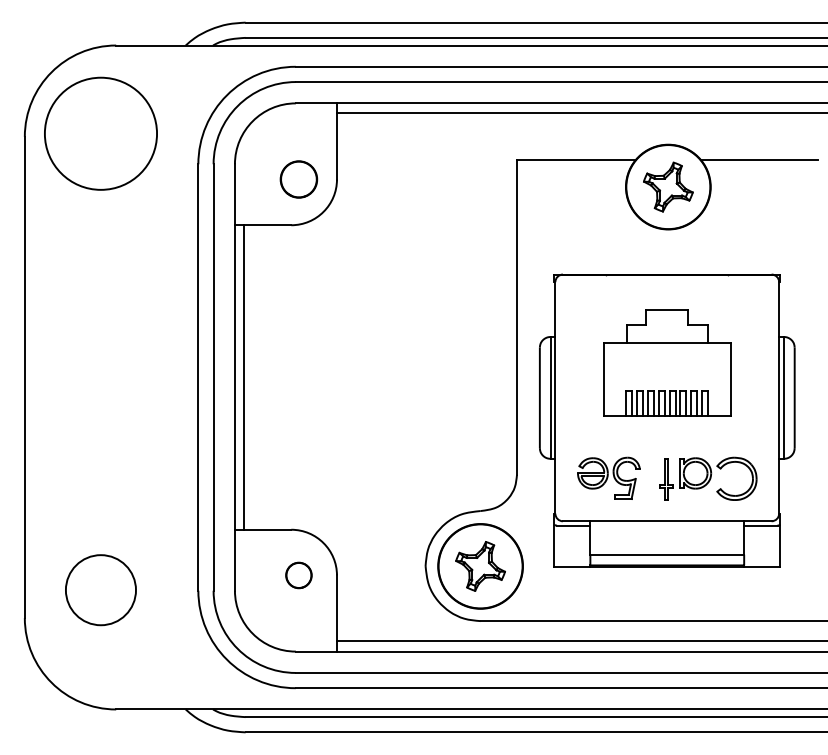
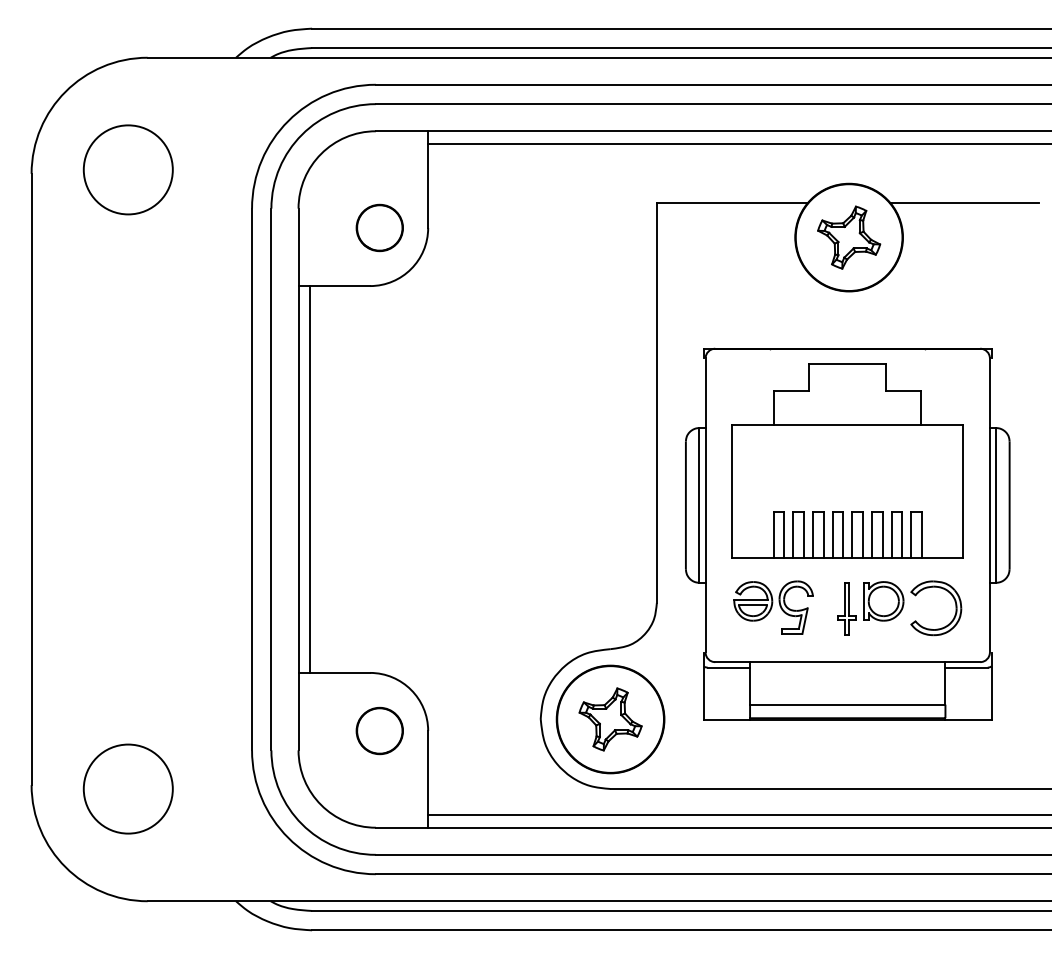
circle: (100, 133) -> (127, 169), size x0.62
part: (666, 362) -> (846, 460), size x1.43
part: (298, 575) -> (379, 731), size x1.43
circle: (100, 590) -> (127, 789), moved

